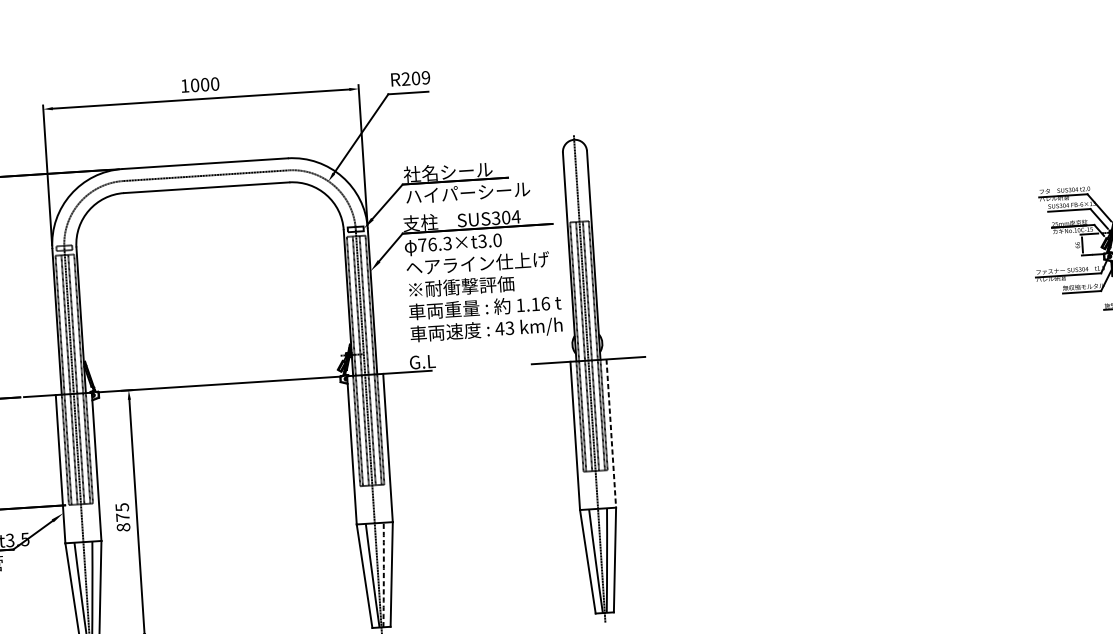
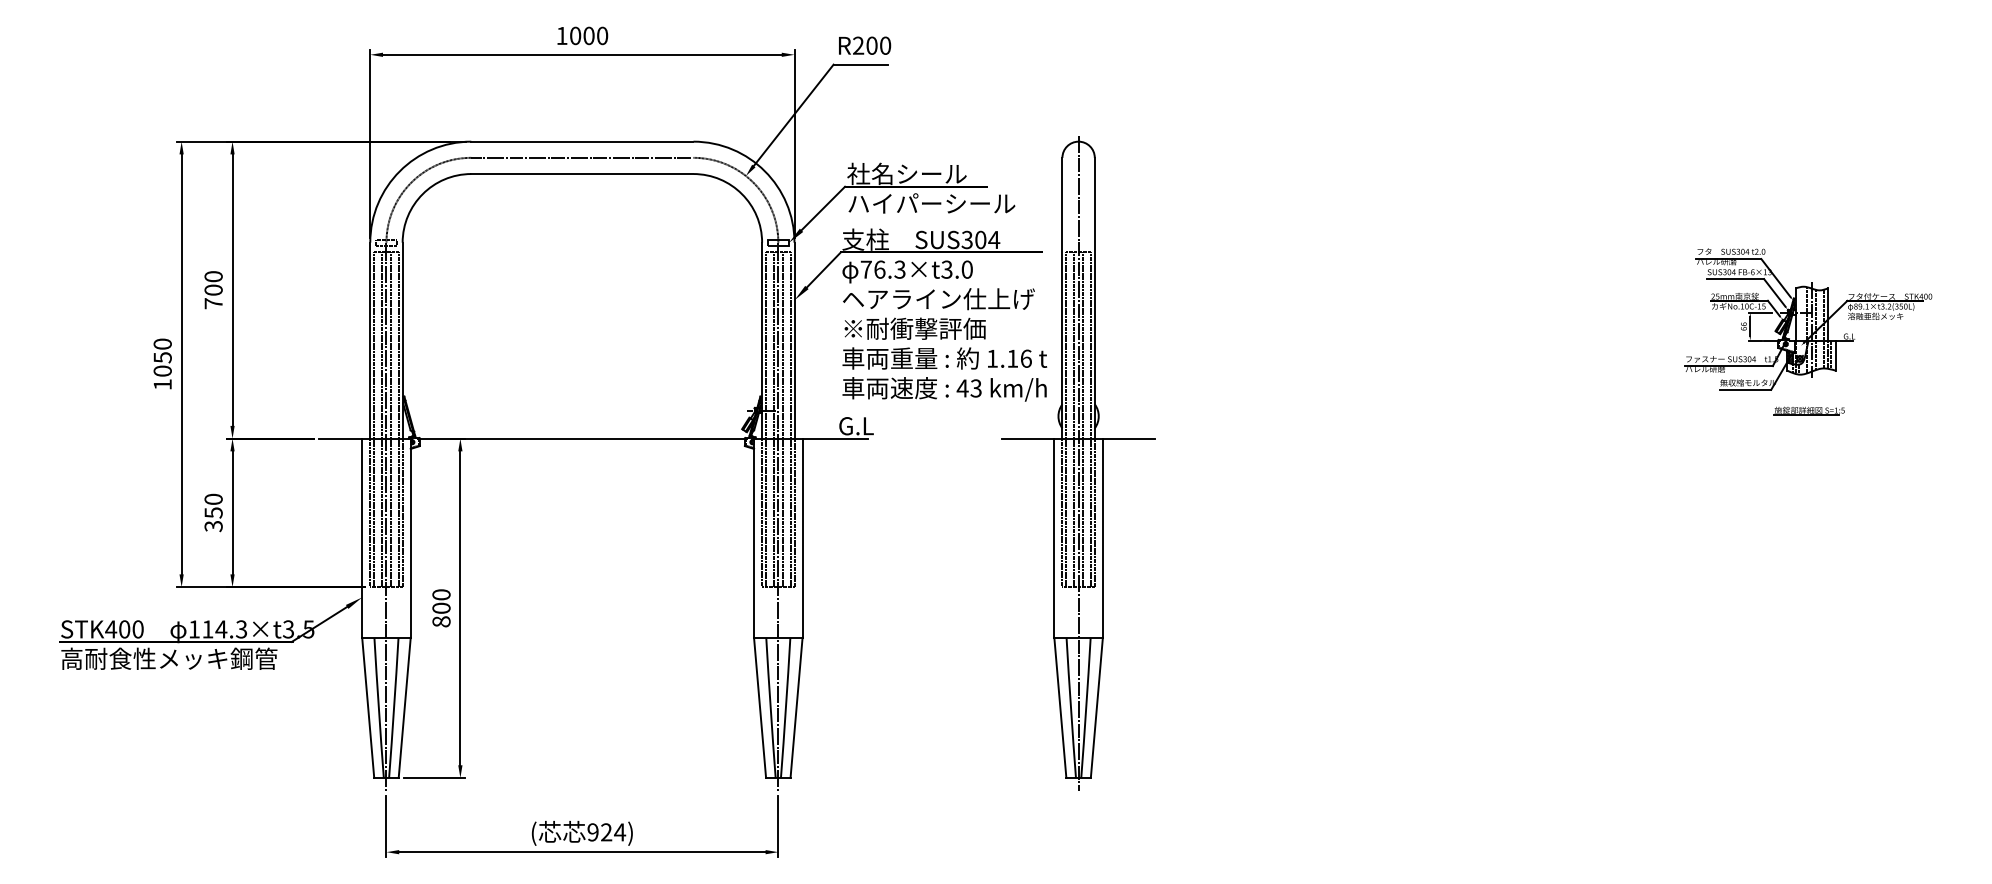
text: (425, 77) -> (885, 45), R209 -> R200
line: (611, 433) -> (1102, 538), dashed -> solid
text: (122, 512) -> (441, 601), 875 -> 800
arc: (383, 575) -> (785, 708), dashed -> solid

